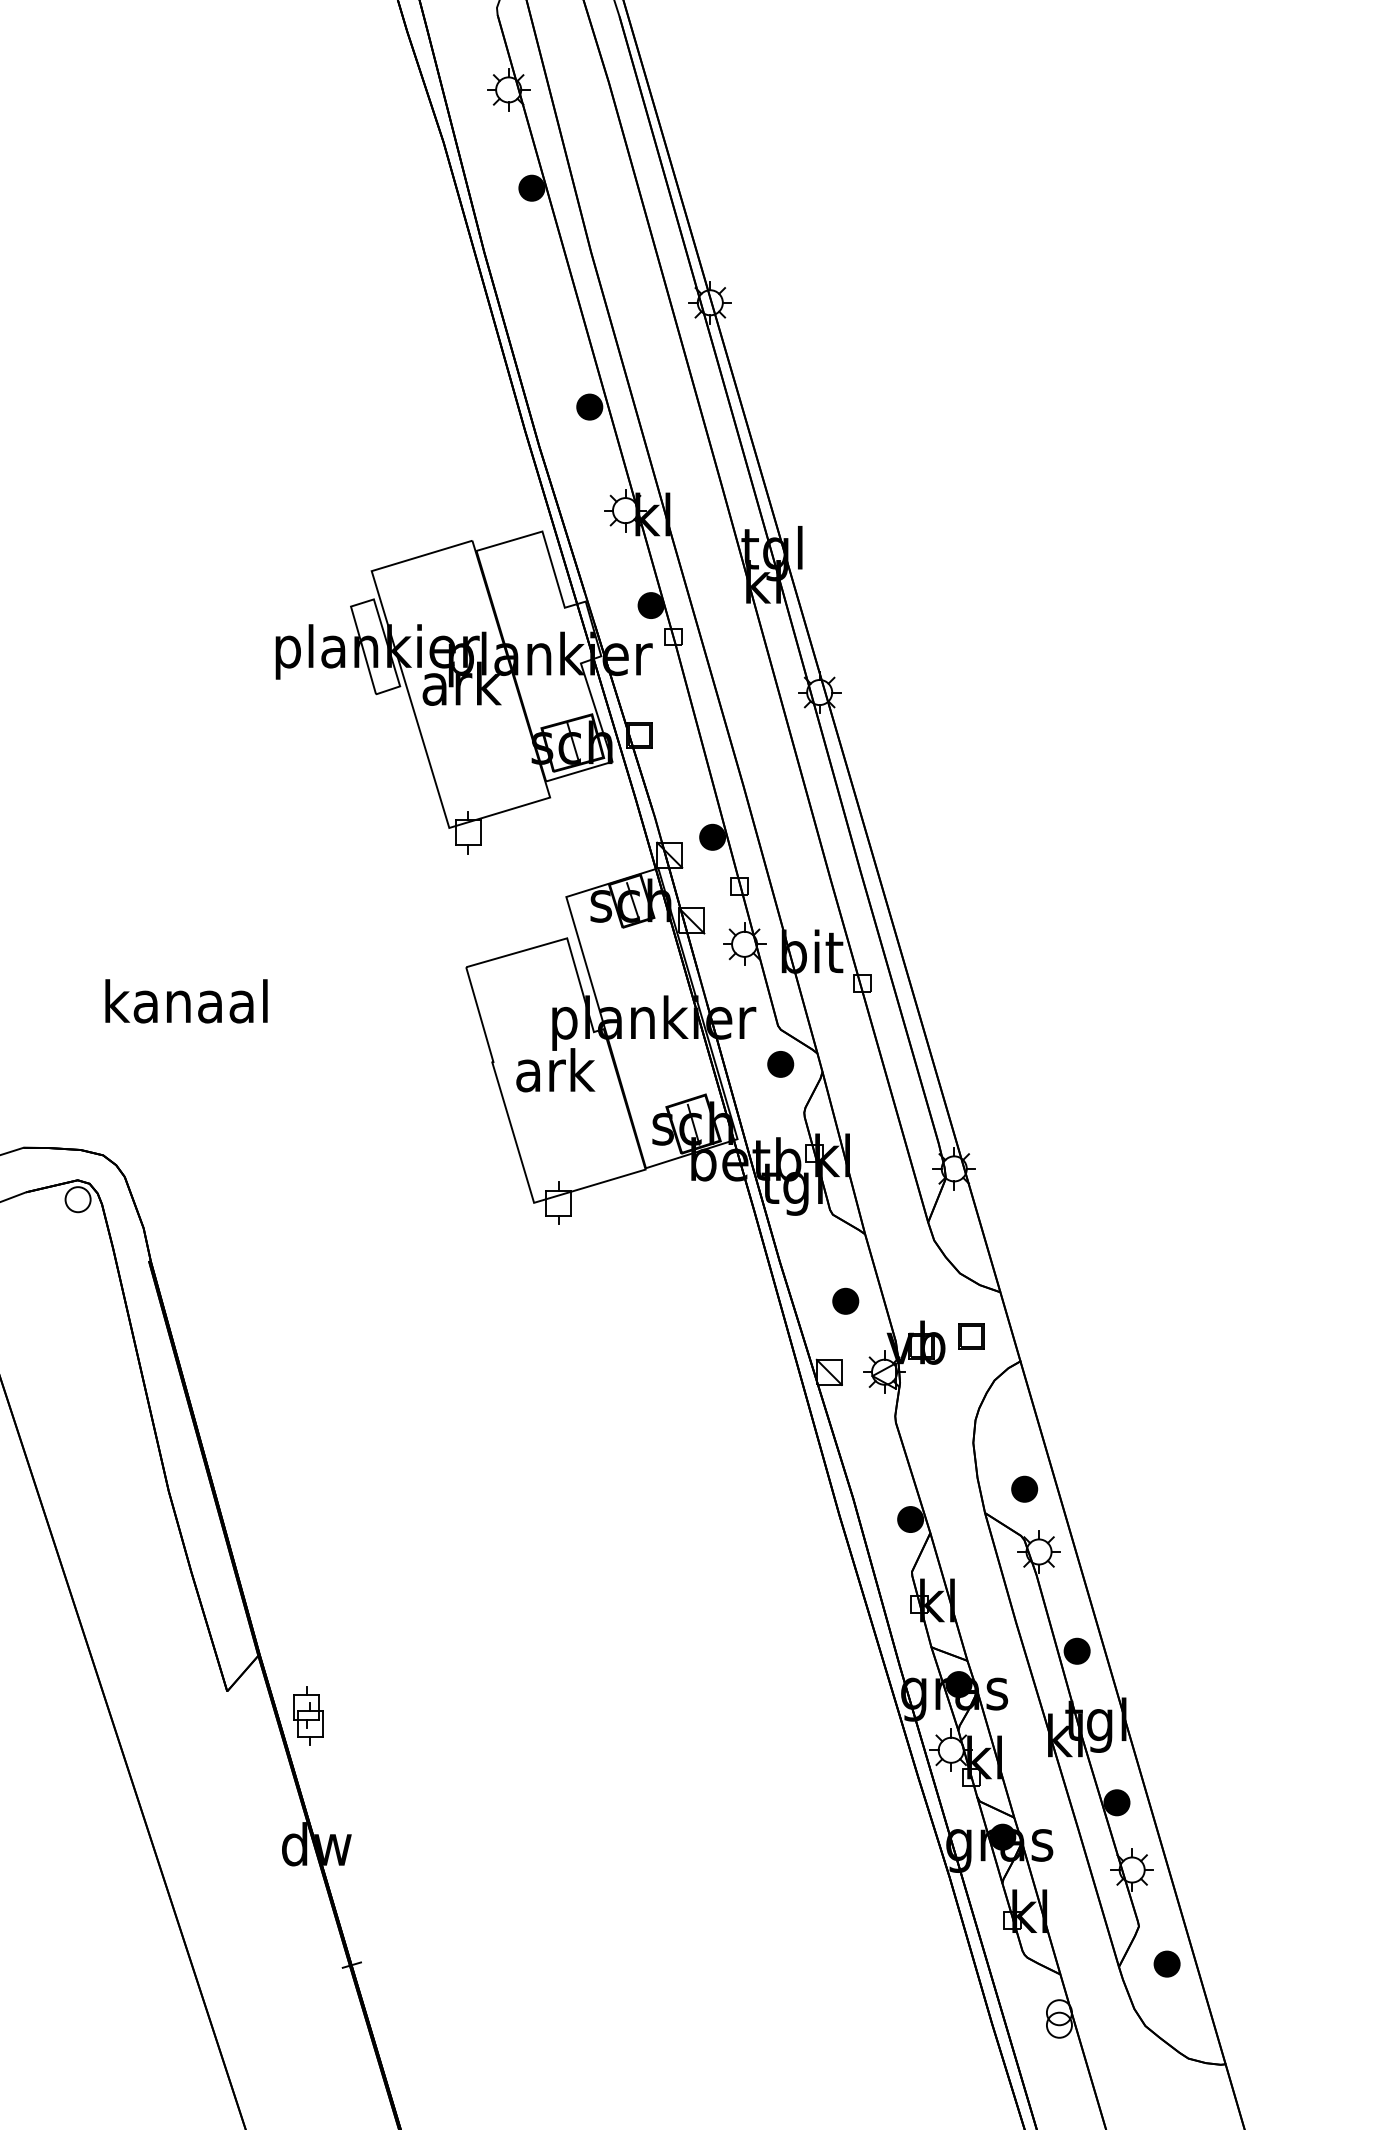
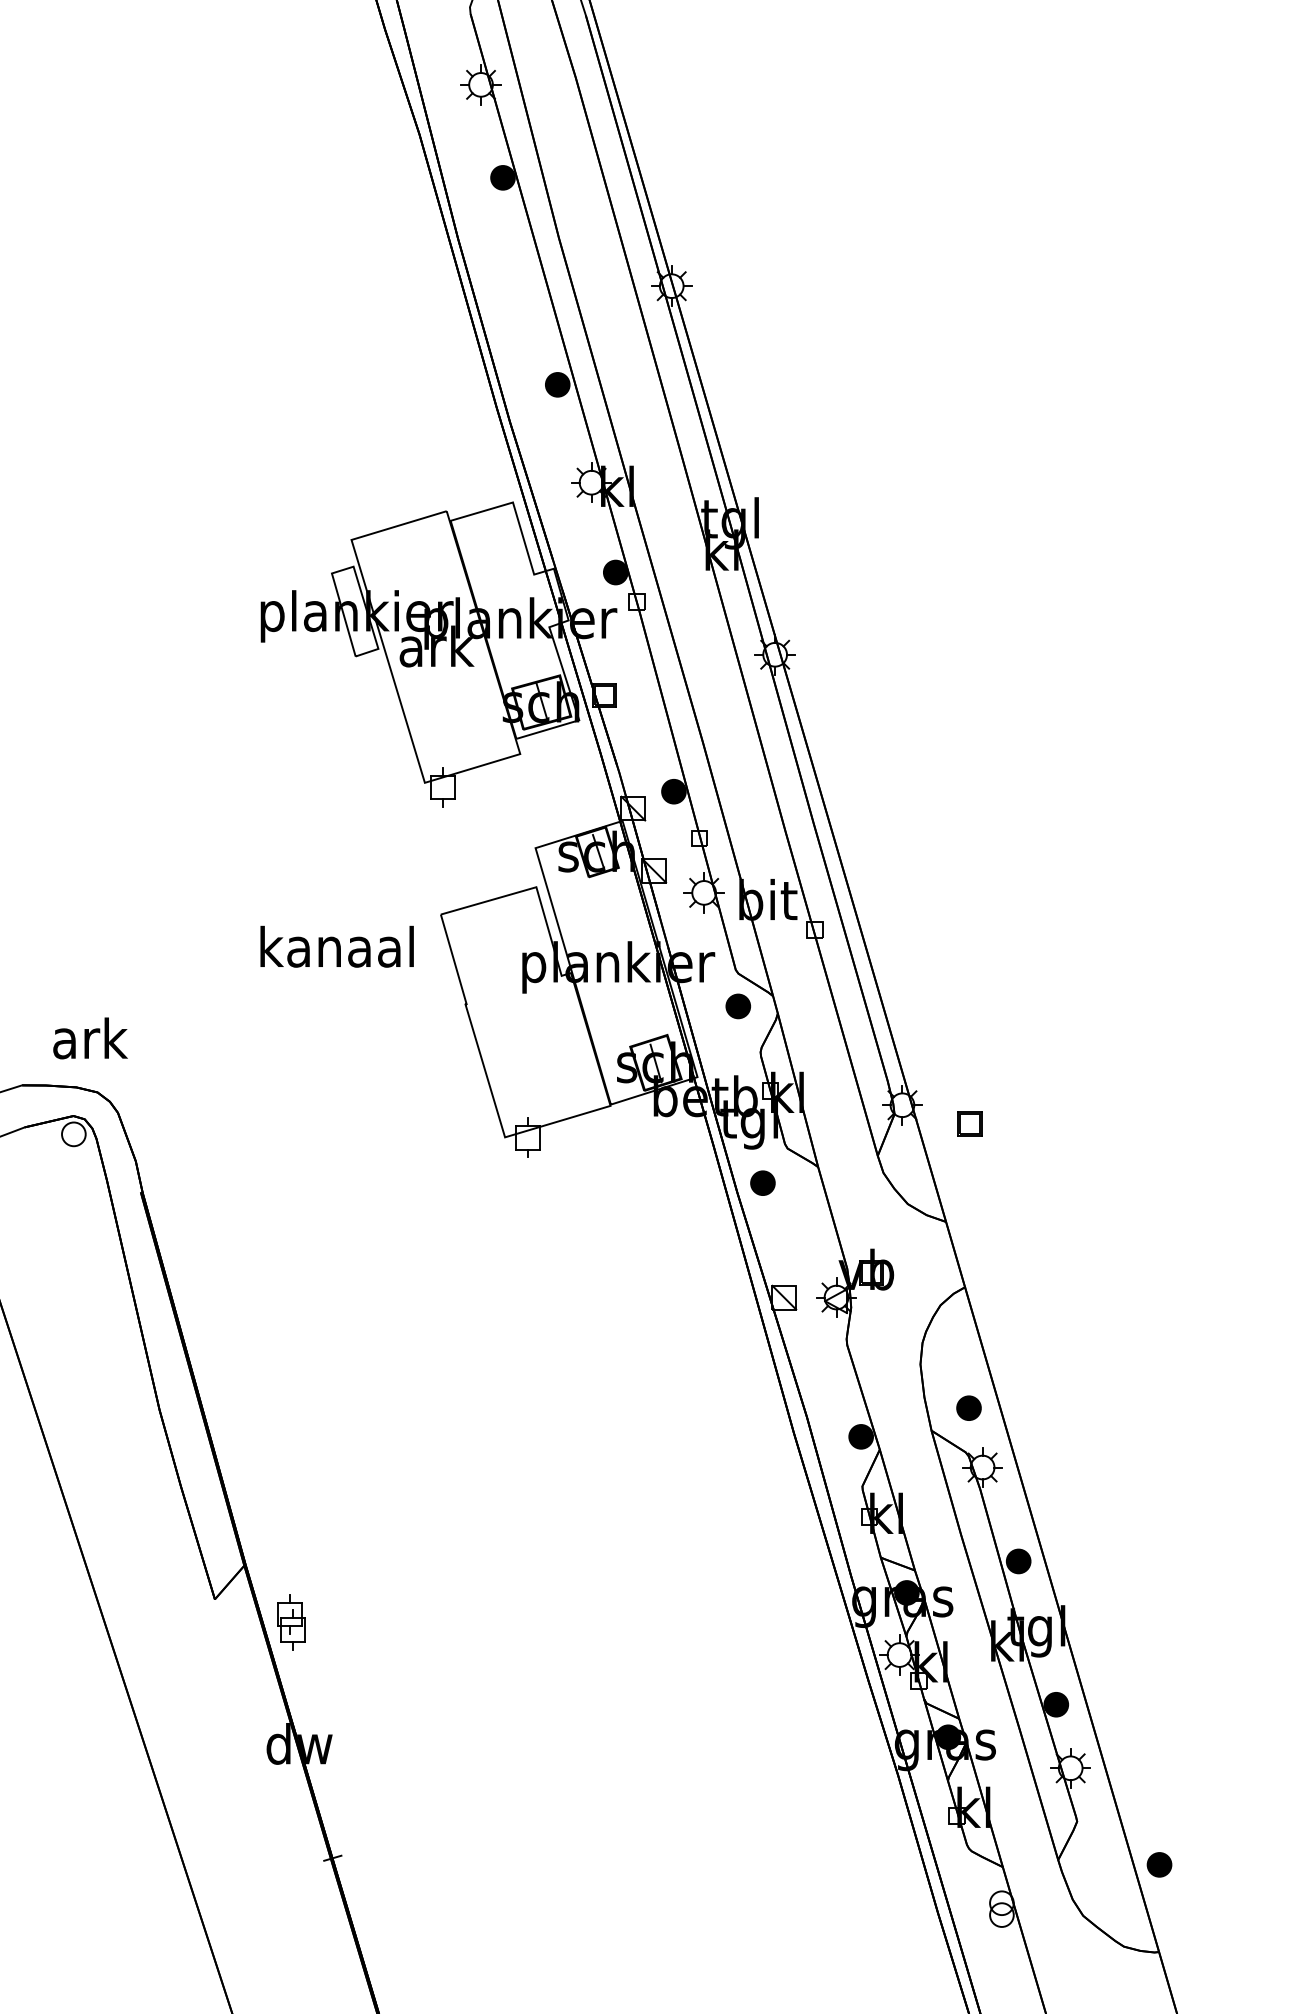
text: (186, 1001) -> (337, 946), moved
text: (555, 1070) -> (90, 1038), moved
part: (845, 1300) -> (762, 1182), moved
part: (971, 1336) -> (969, 1123), moved
part: (1166, 1963) -> (1158, 1864), moved

